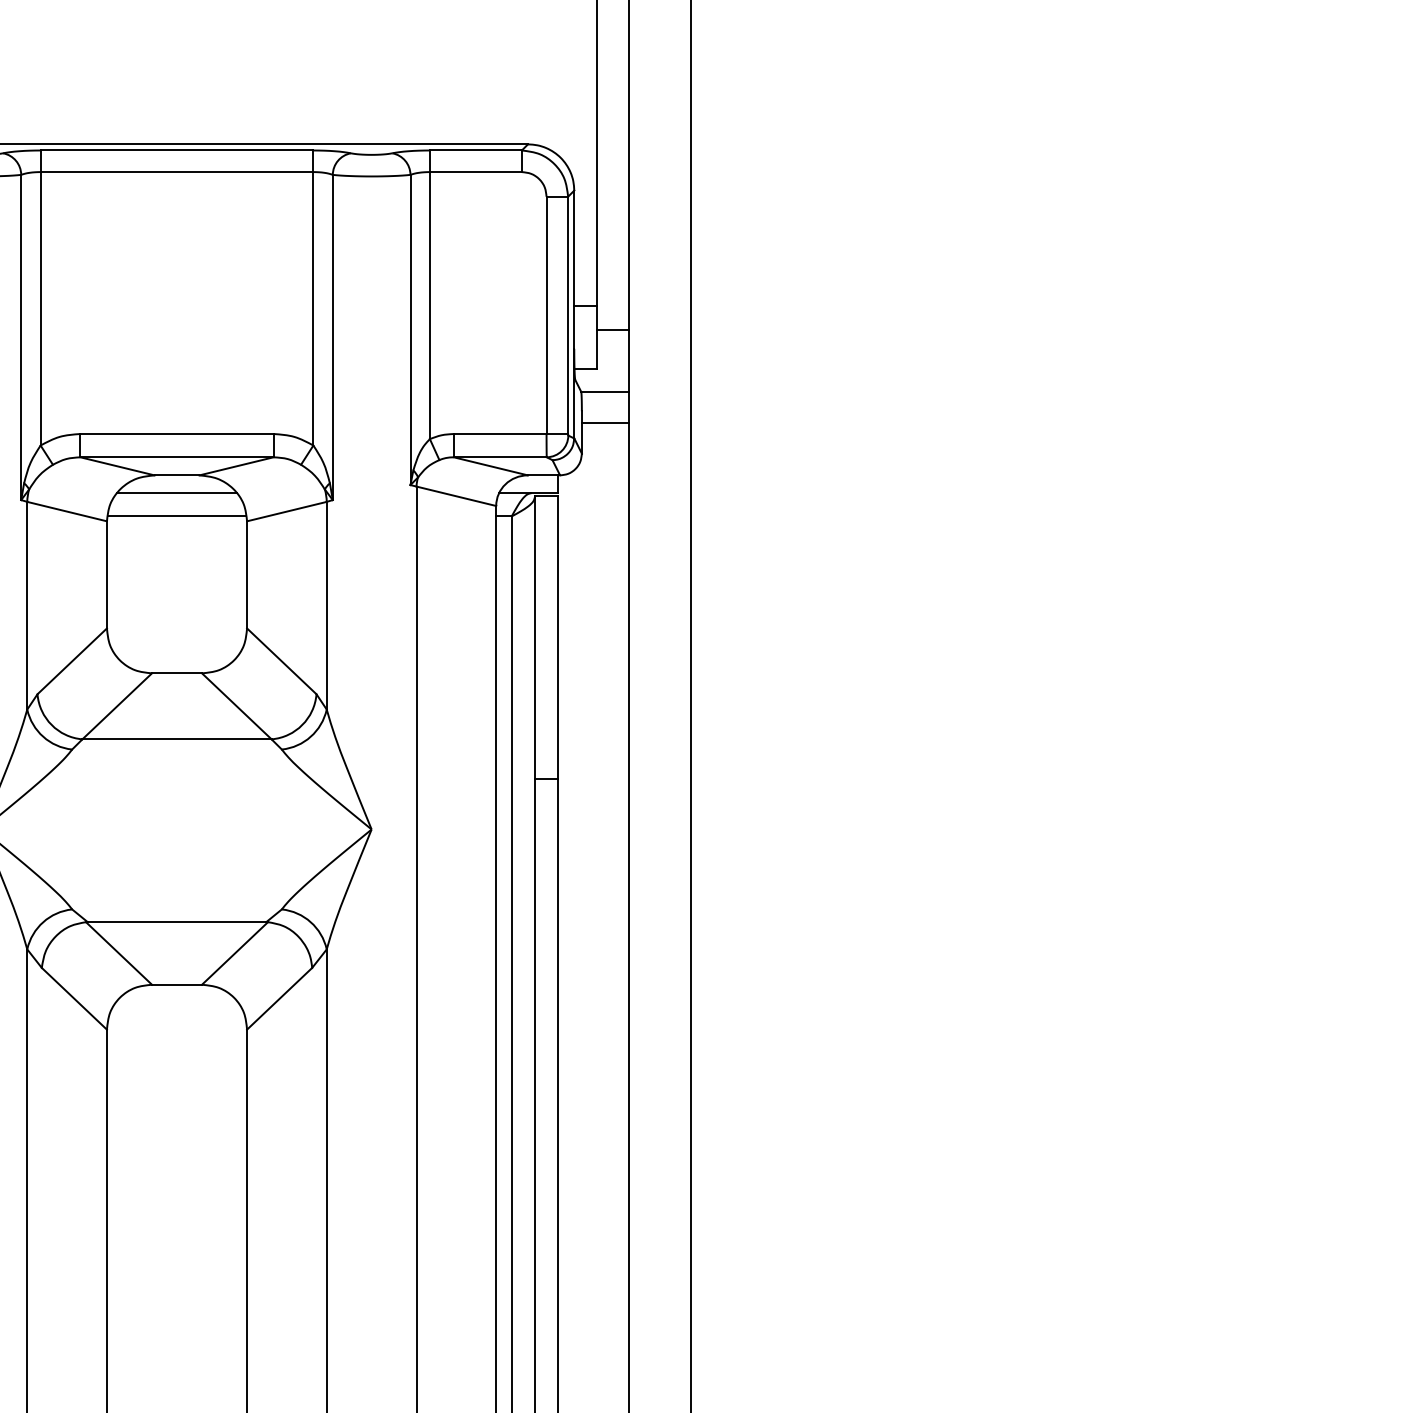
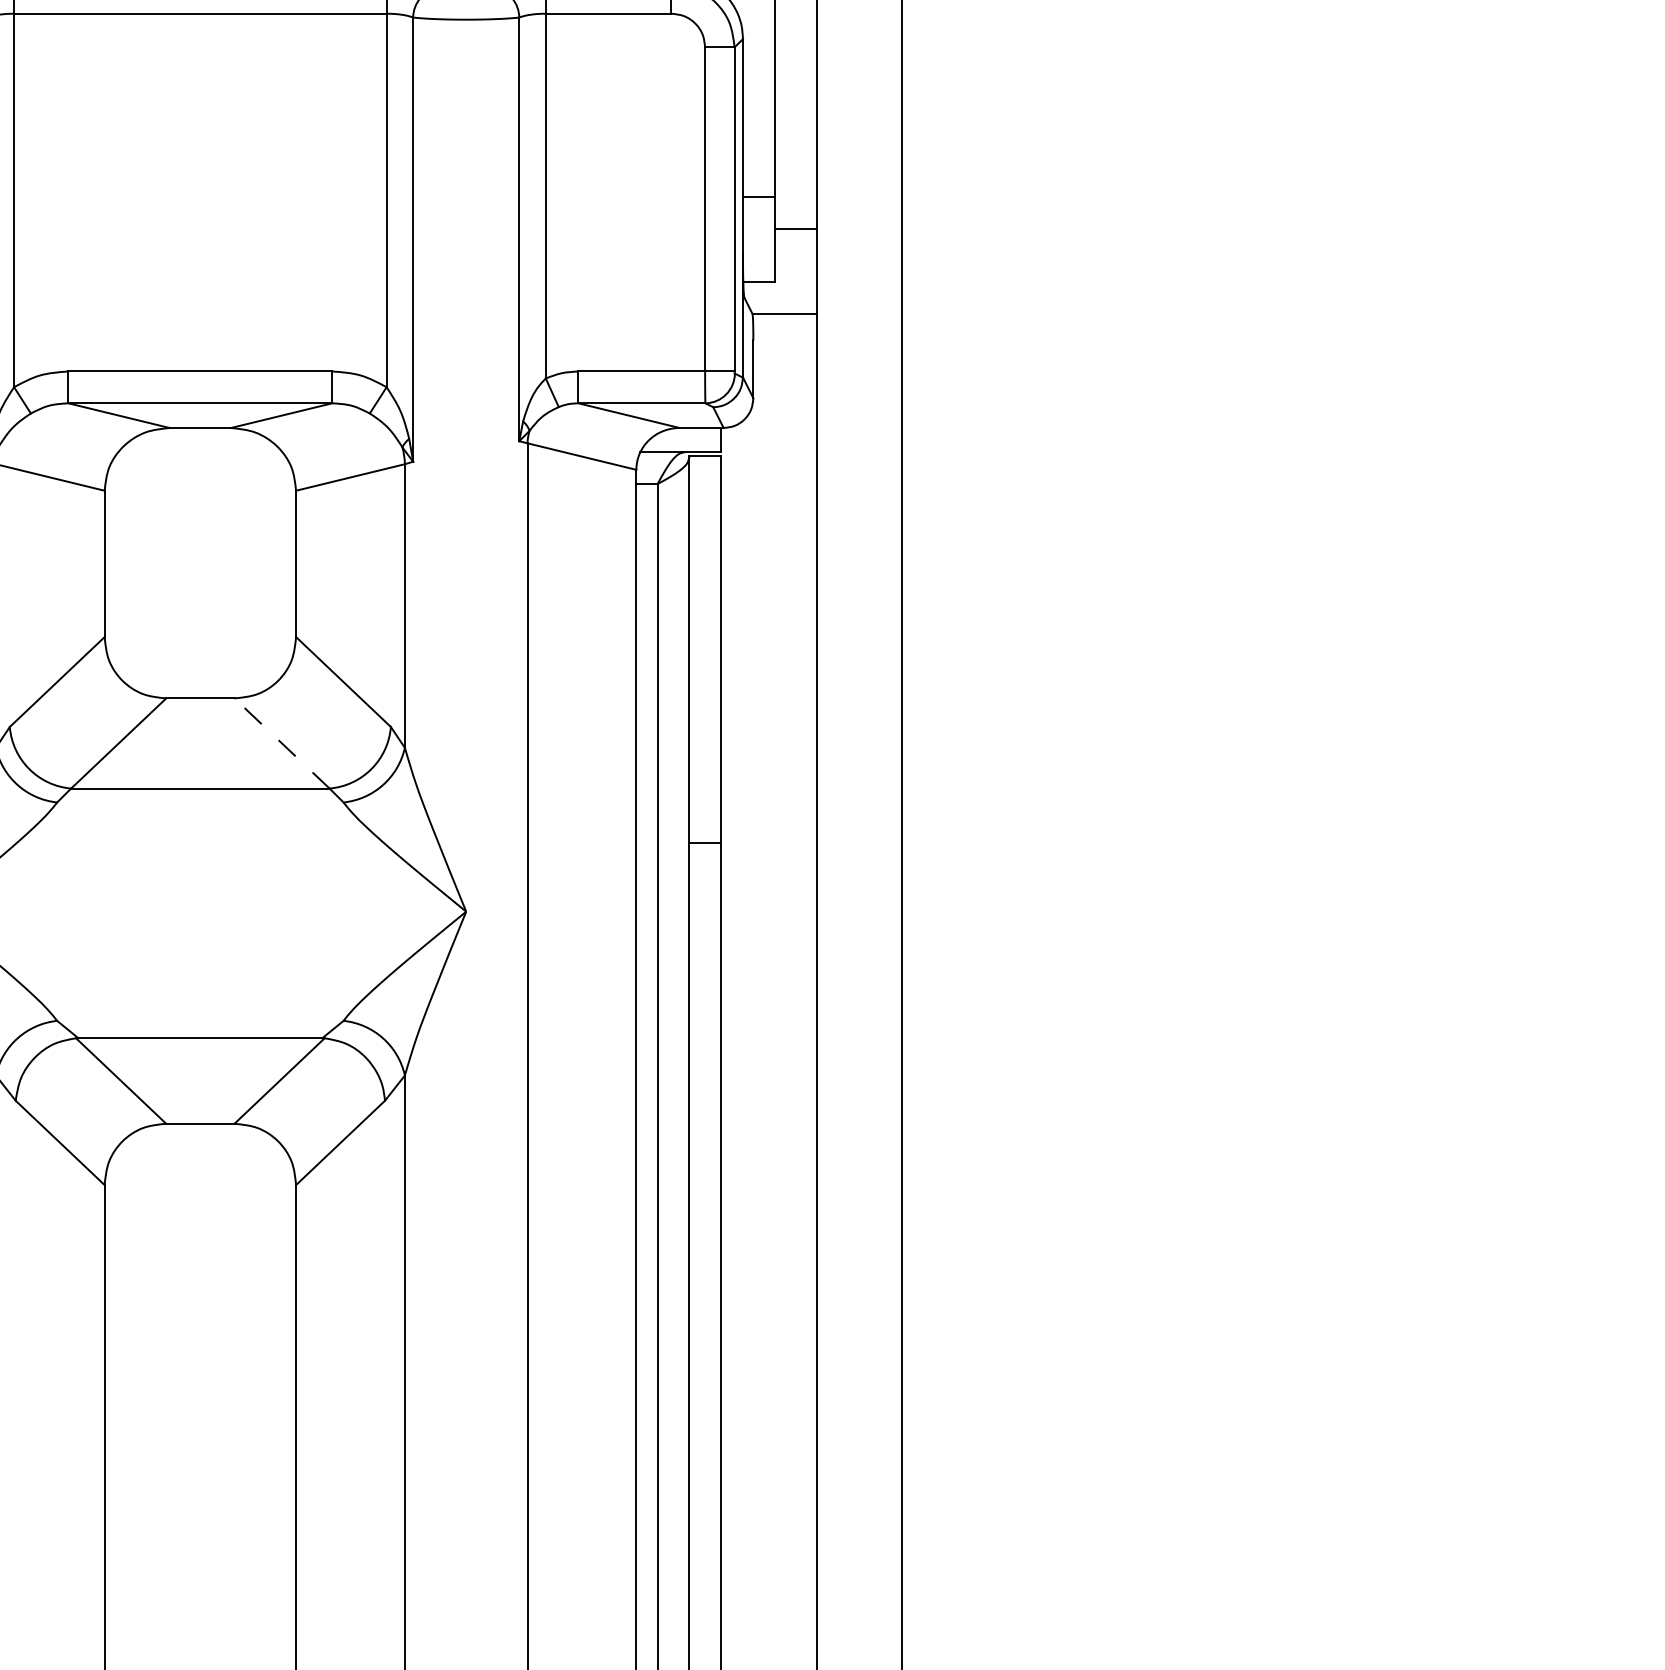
line: (604, 423) -> (784, 357), removed
line: (176, 493) -> (199, 452), removed
line: (176, 516) -> (199, 484), removed
line: (236, 706) -> (281, 743), solid -> dashed

